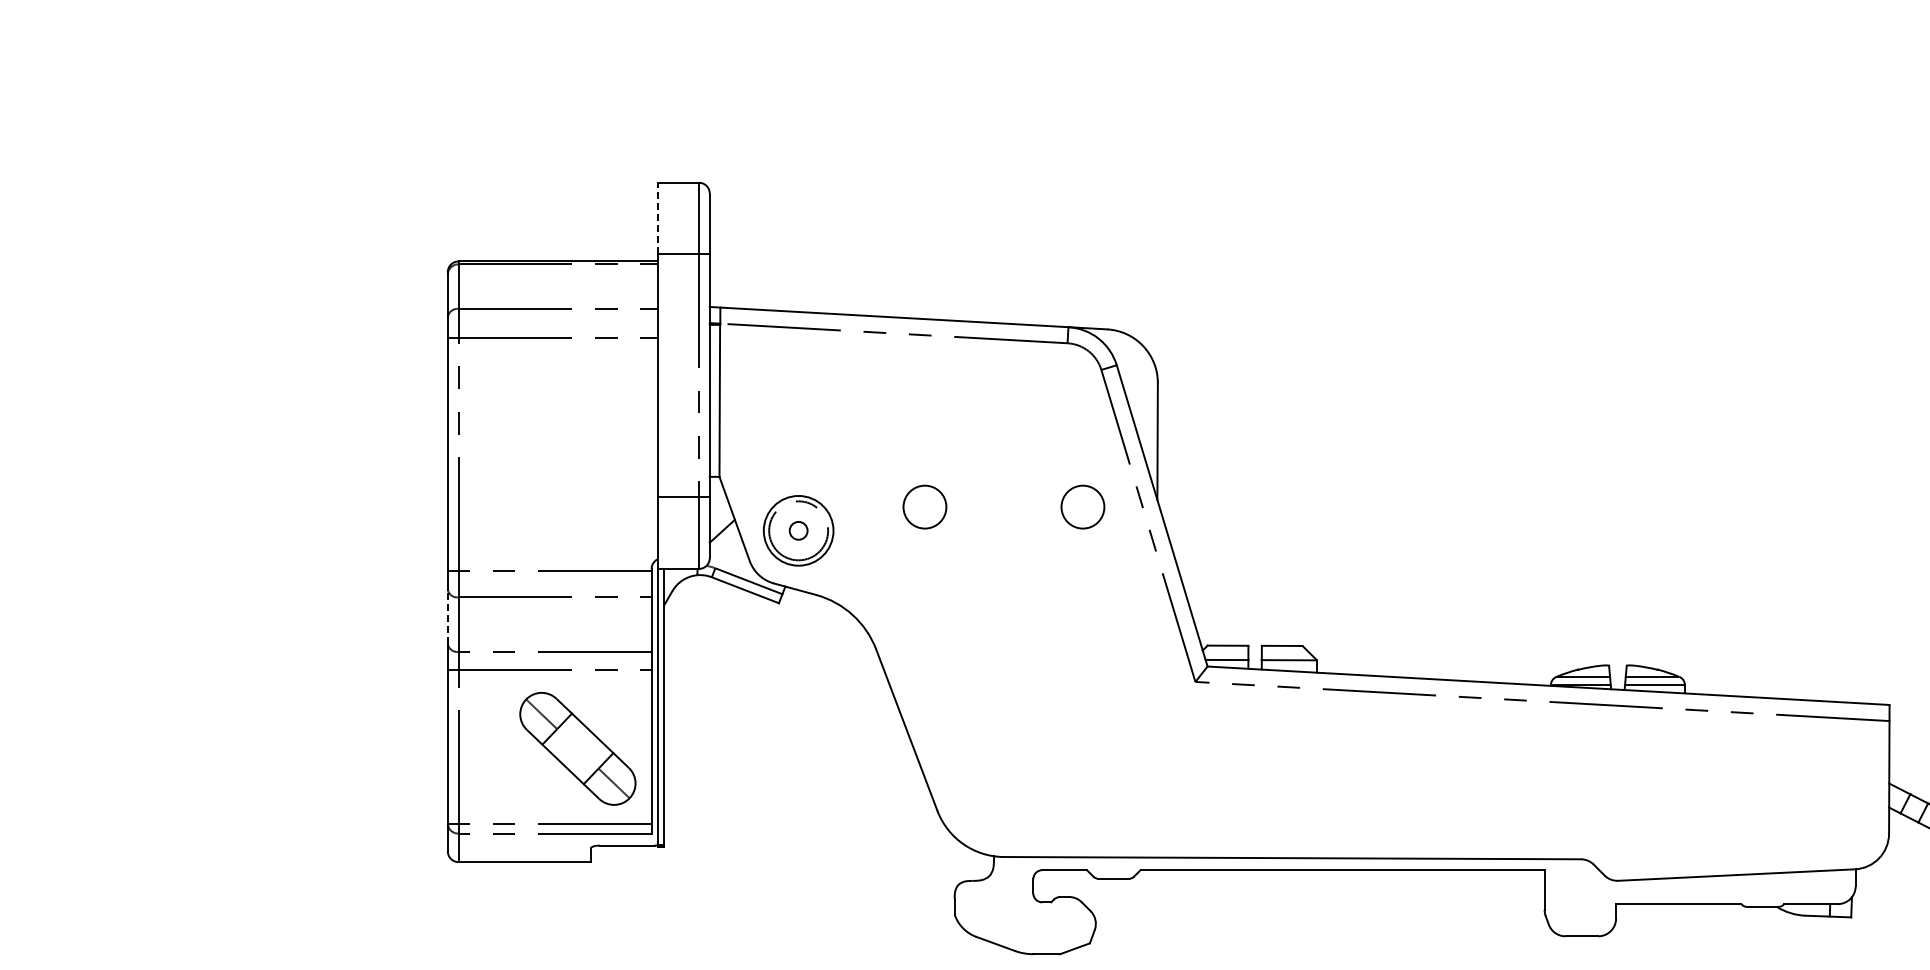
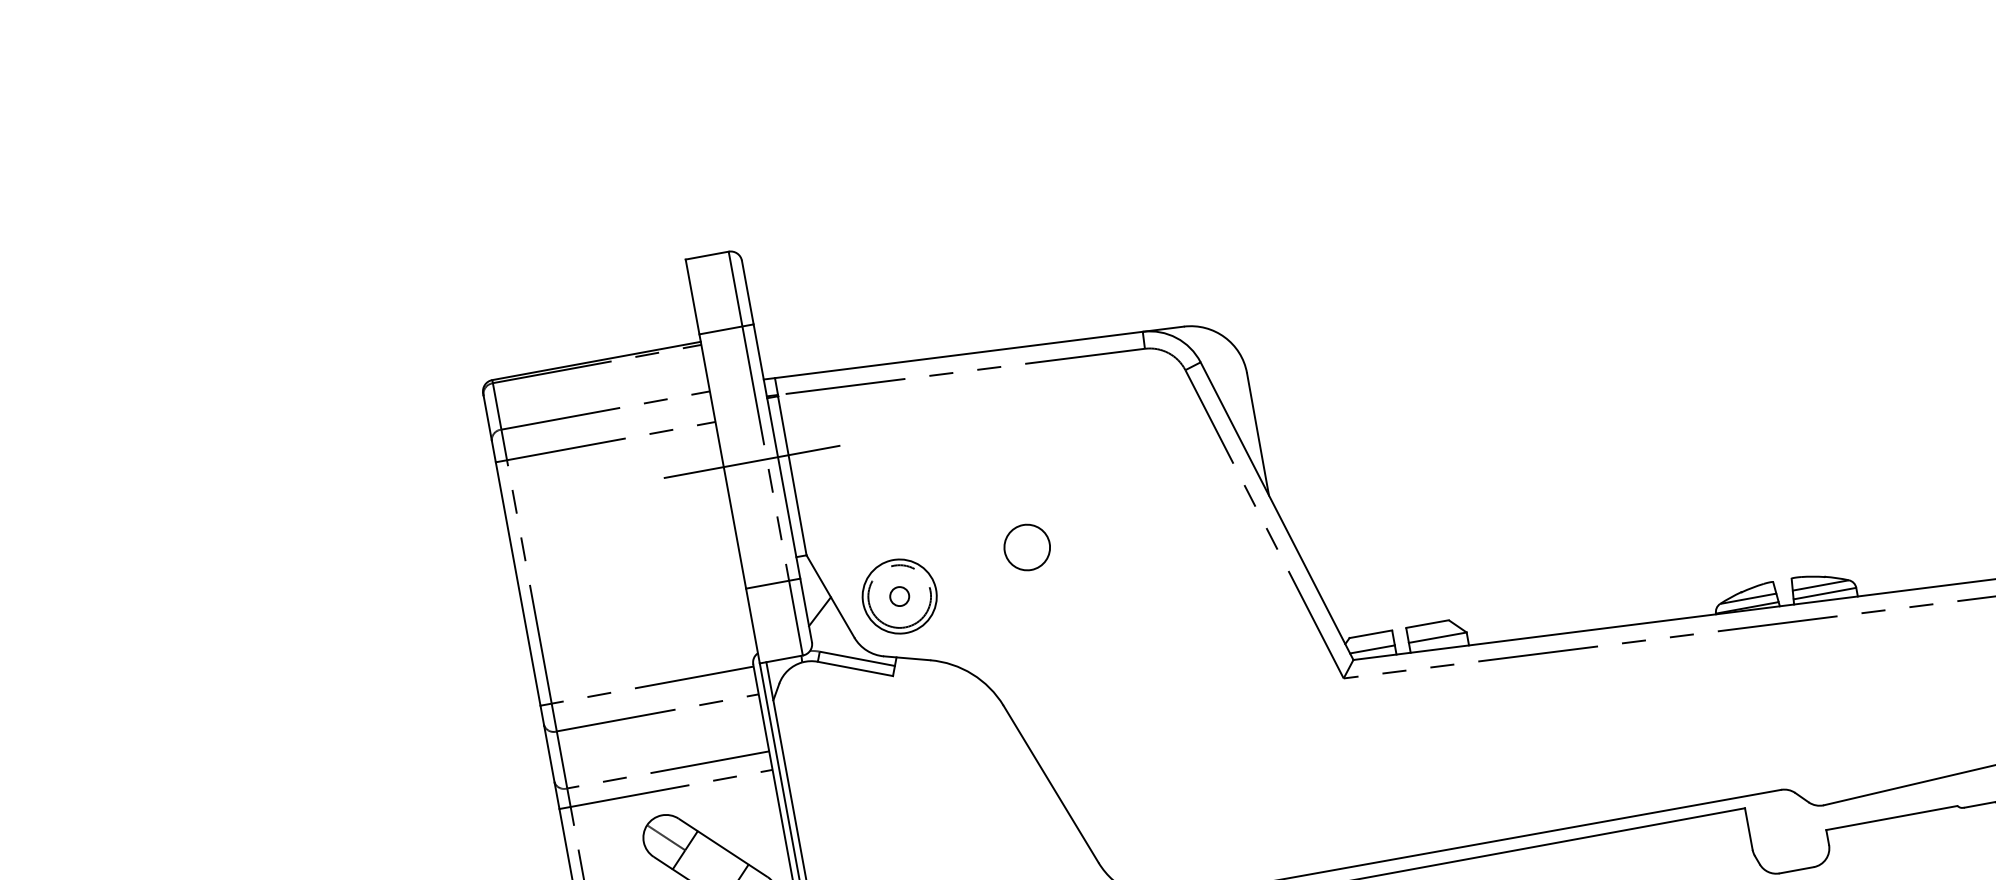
line: (657, 218) -> (692, 297), dashed -> solid
line: (684, 381) -> (751, 462), added
circle: (1082, 506) -> (1191, 516), removed
line: (447, 616) -> (548, 753), dashed -> solid

